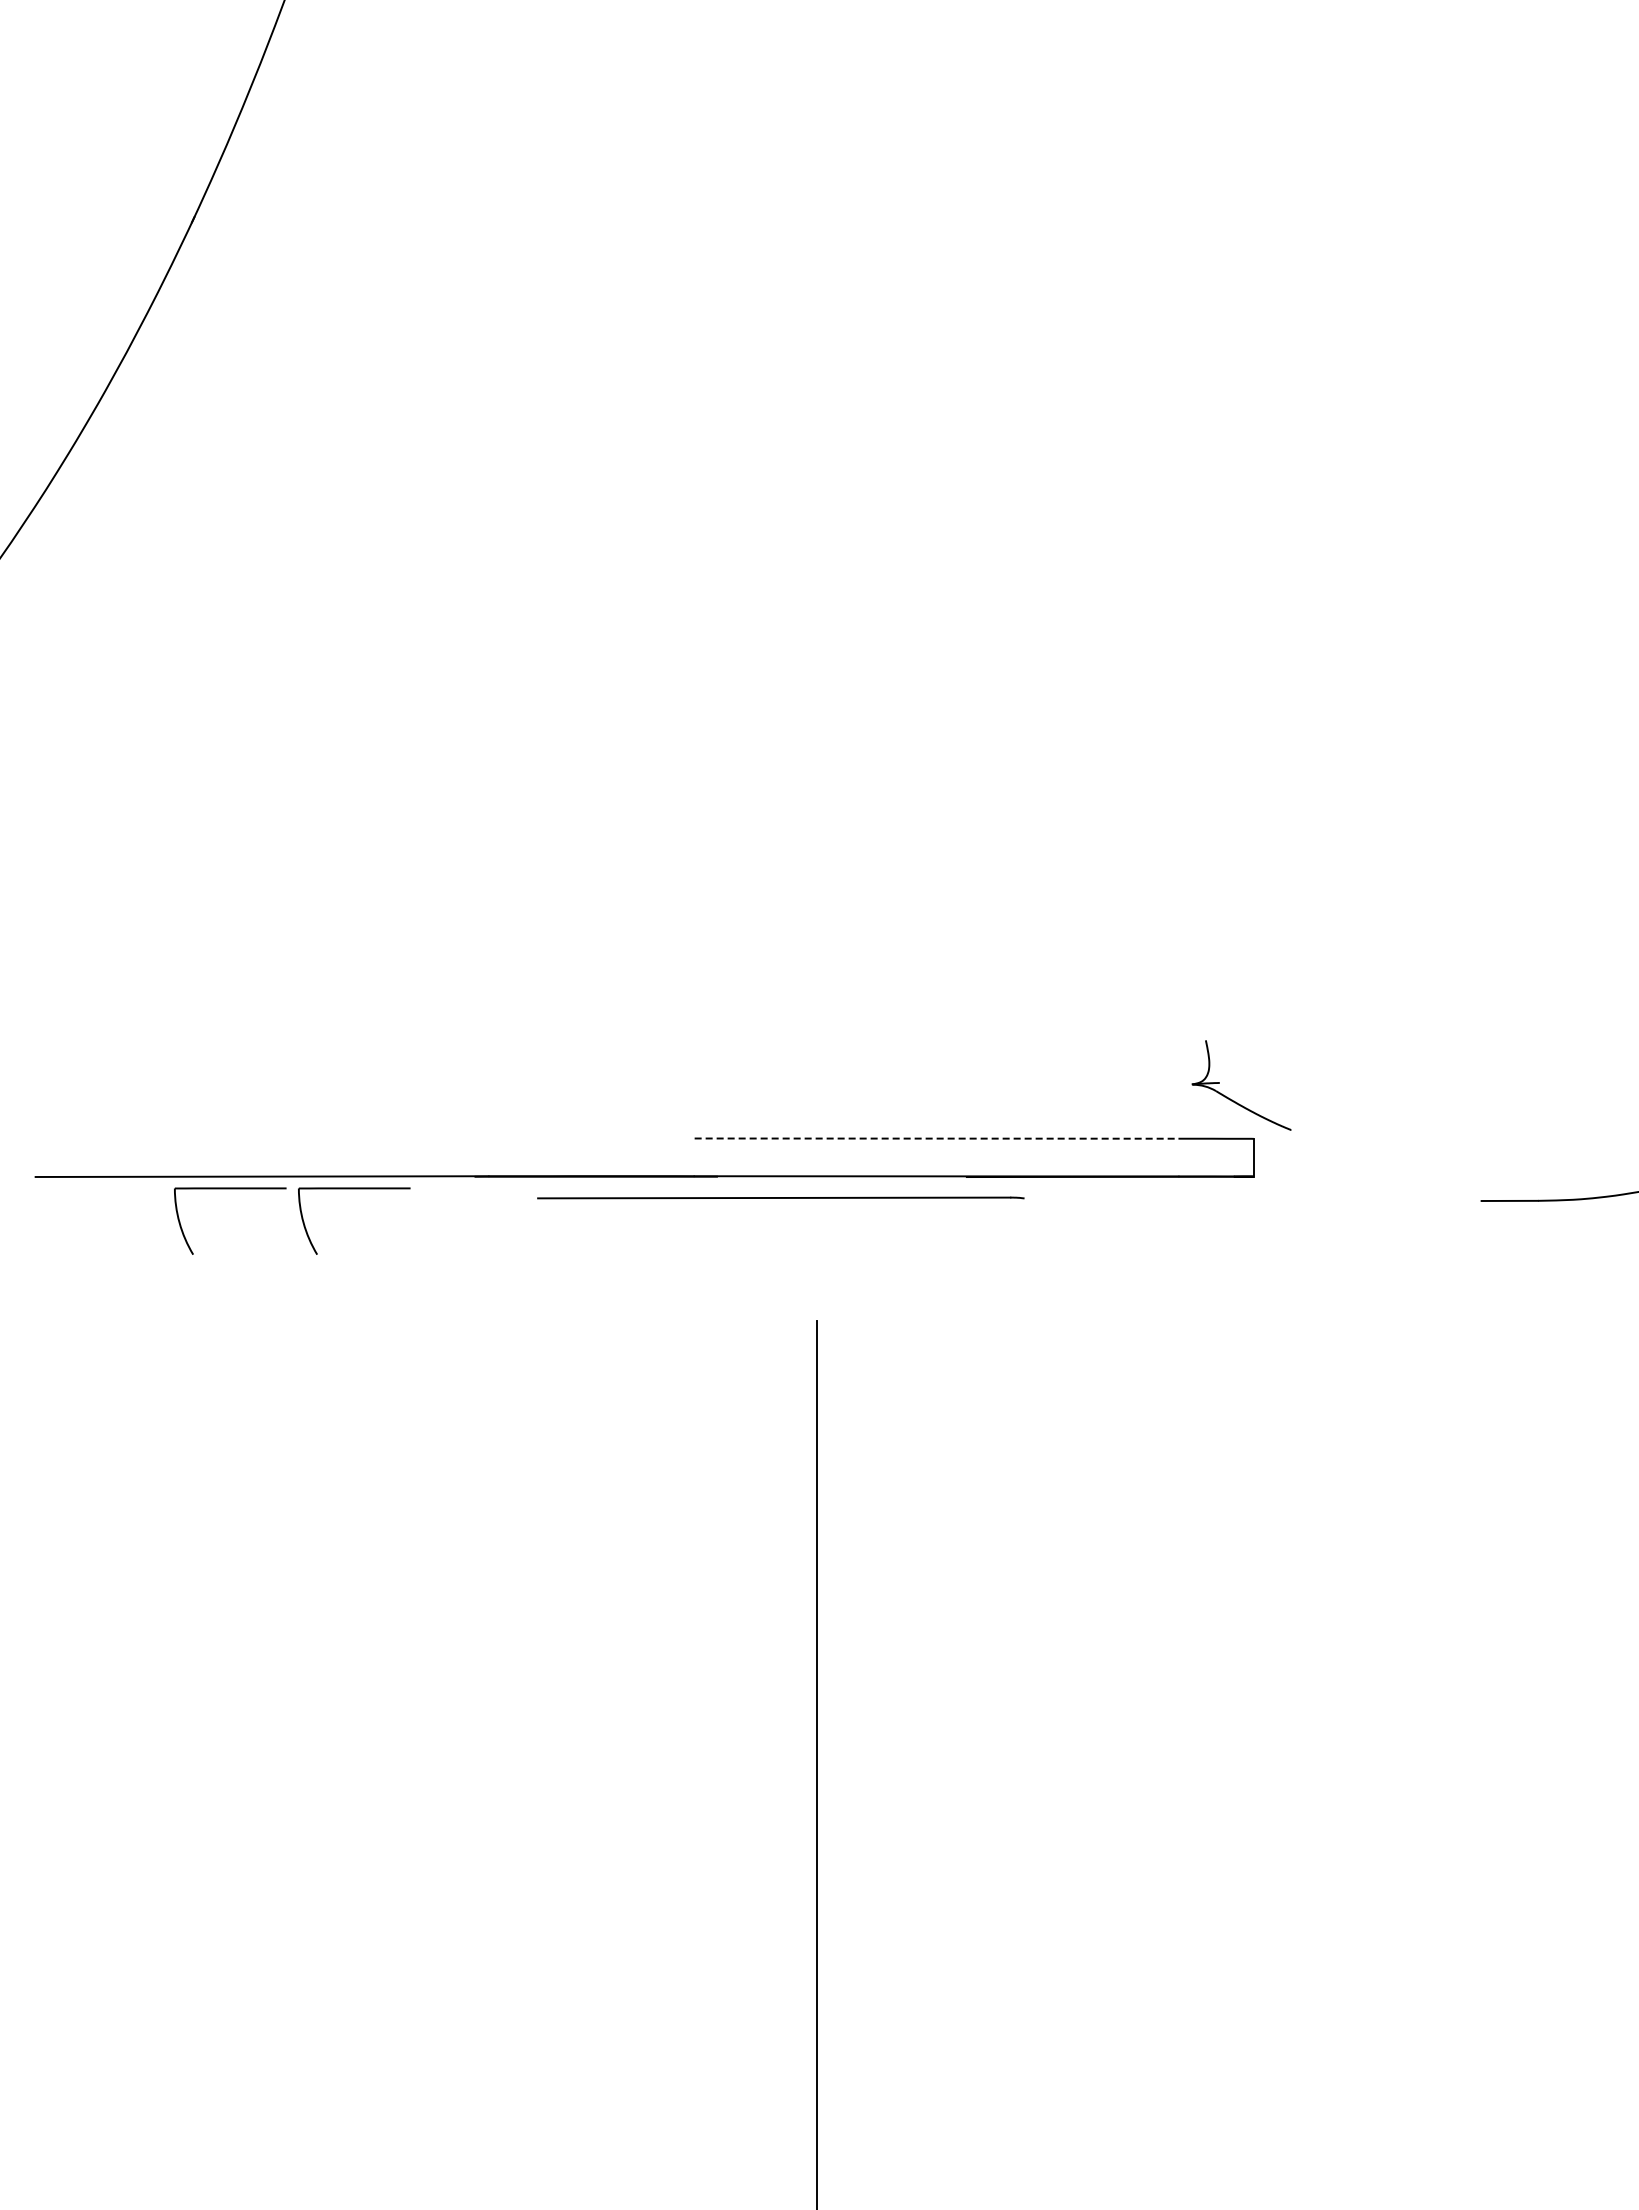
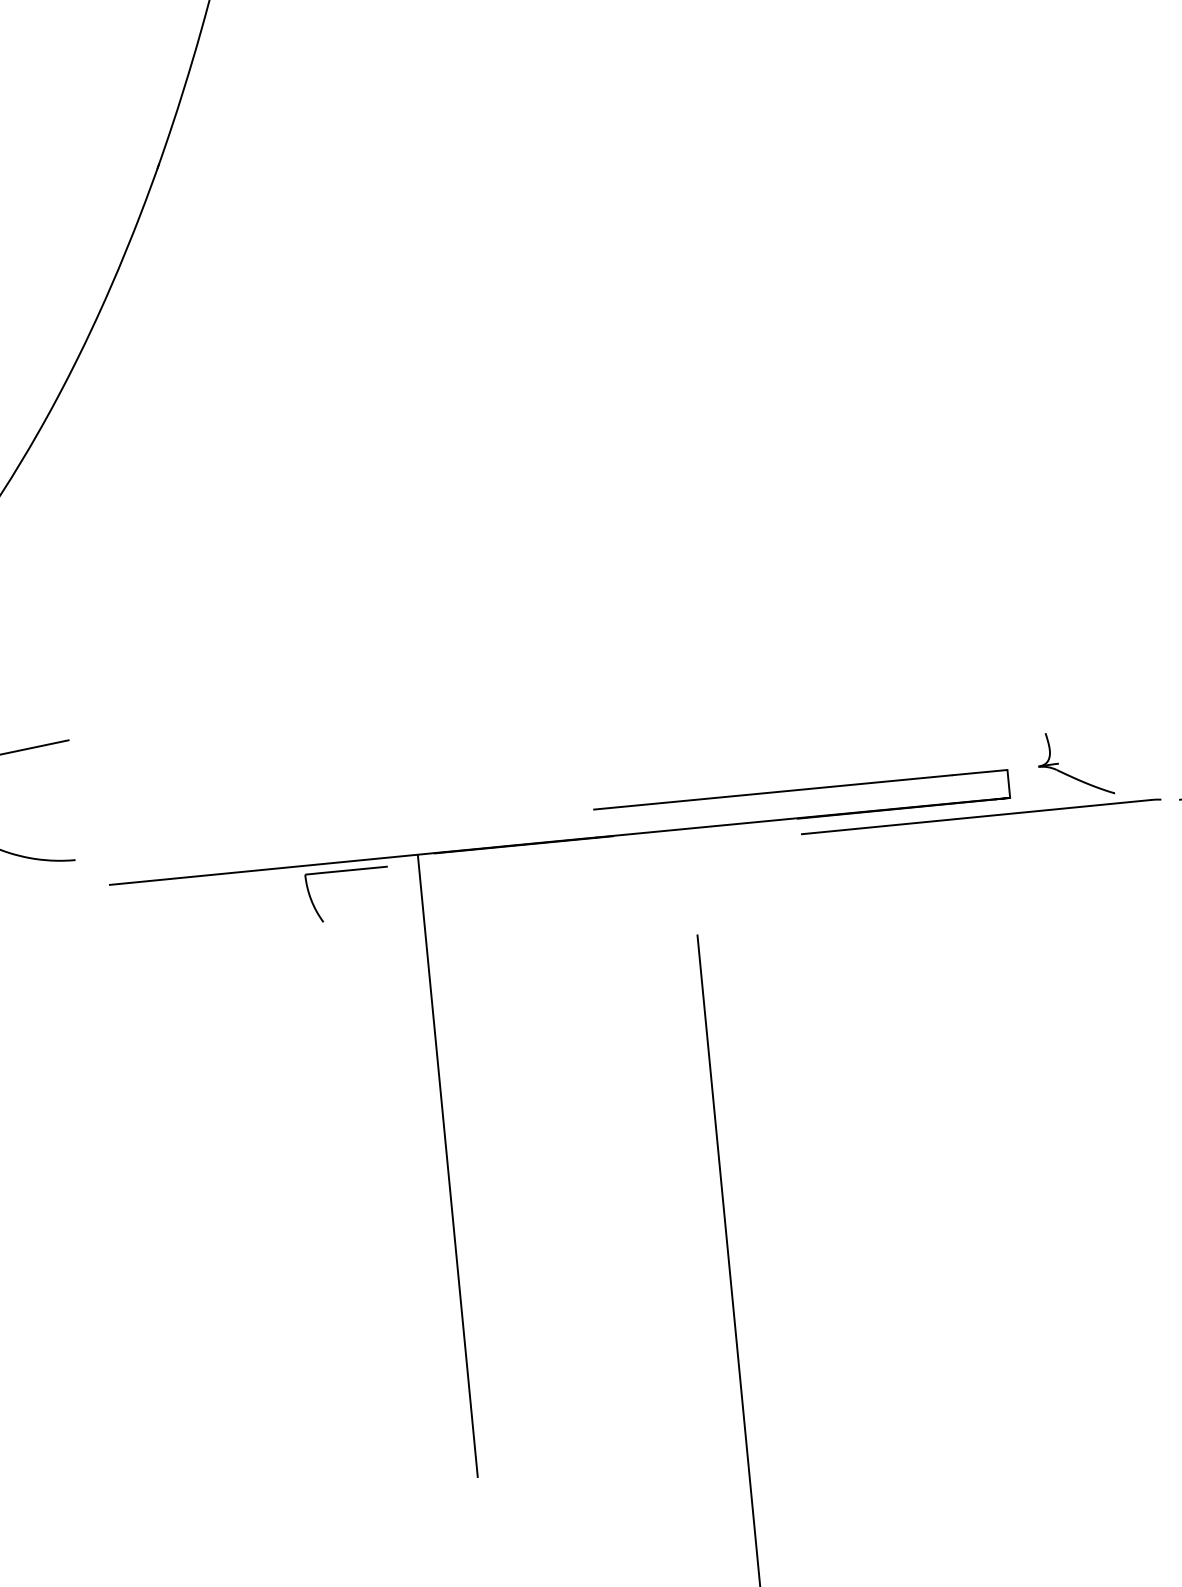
part: (1234, 1100) -> (1071, 775), moved
line: (936, 1138) -> (772, 792), dashed -> solid
part: (230, 1189) -> (254, 880), removed
part: (780, 1197) -> (980, 816), moved
line: (452, 1597) -> (447, 1165), added

